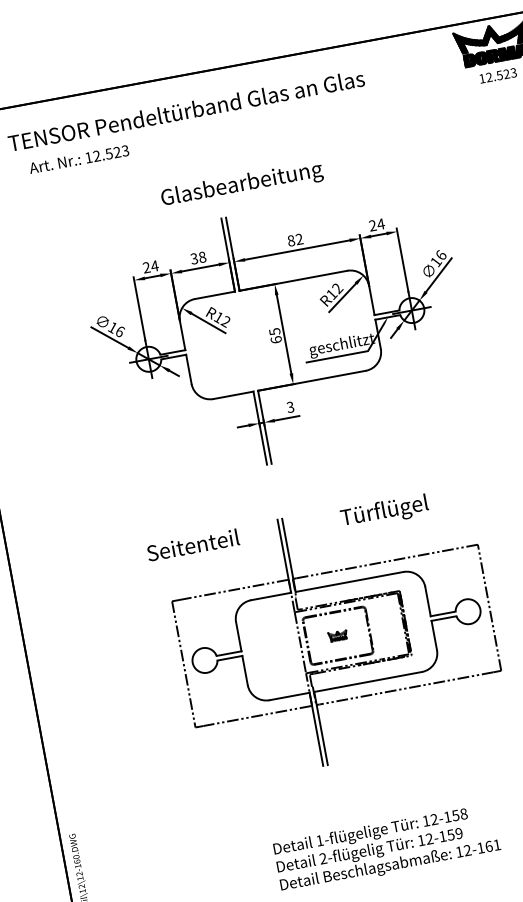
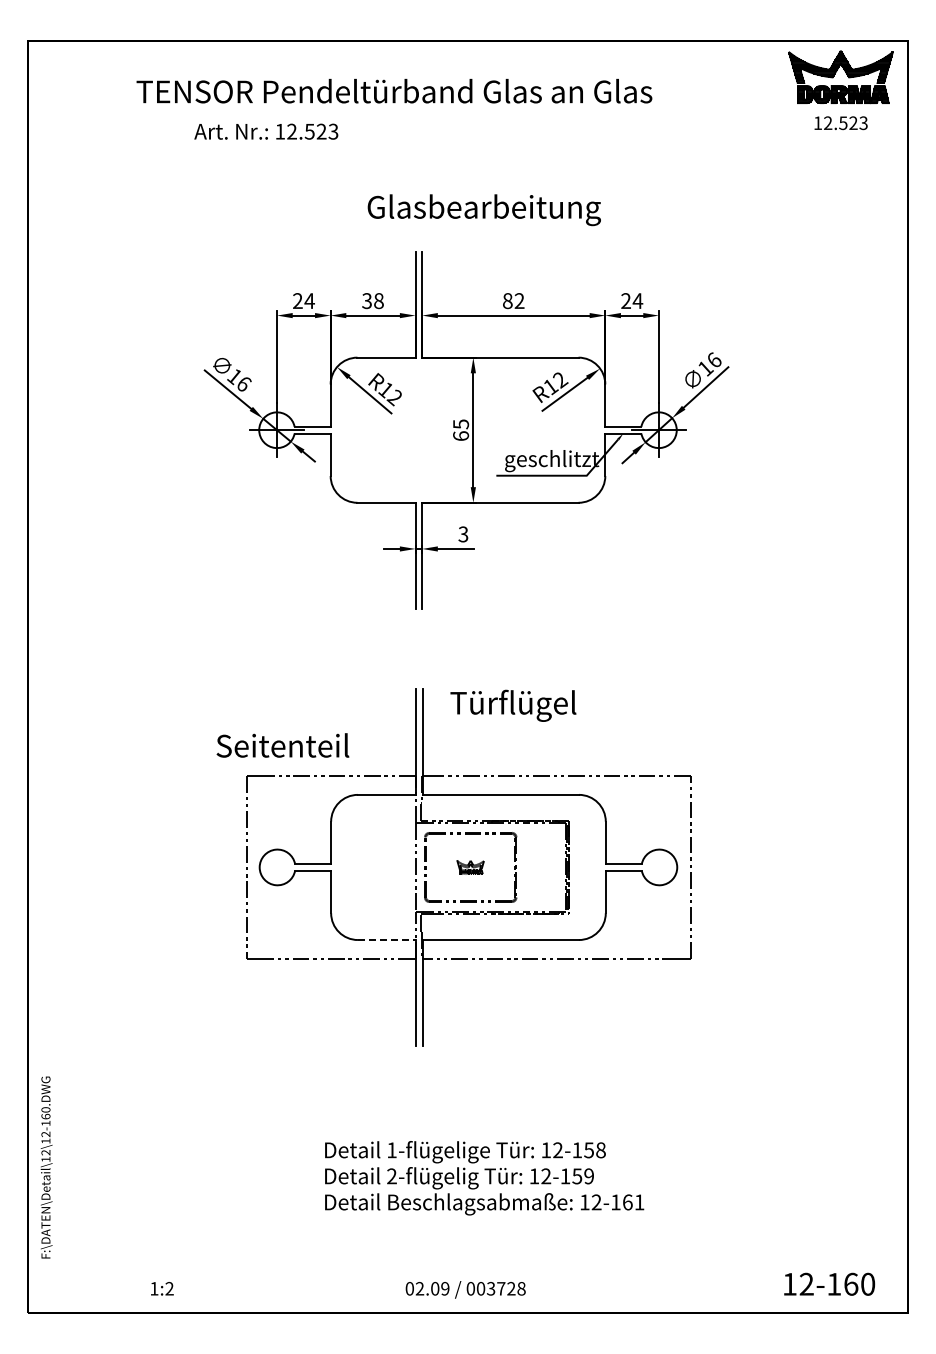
text: (79, 159) -> (266, 131), moved
text: (241, 185) -> (483, 210), moved
text: (384, 511) -> (513, 705), moved
text: (192, 545) -> (282, 745), moved
line: (290, 696) -> (387, 940), solid -> dashed

